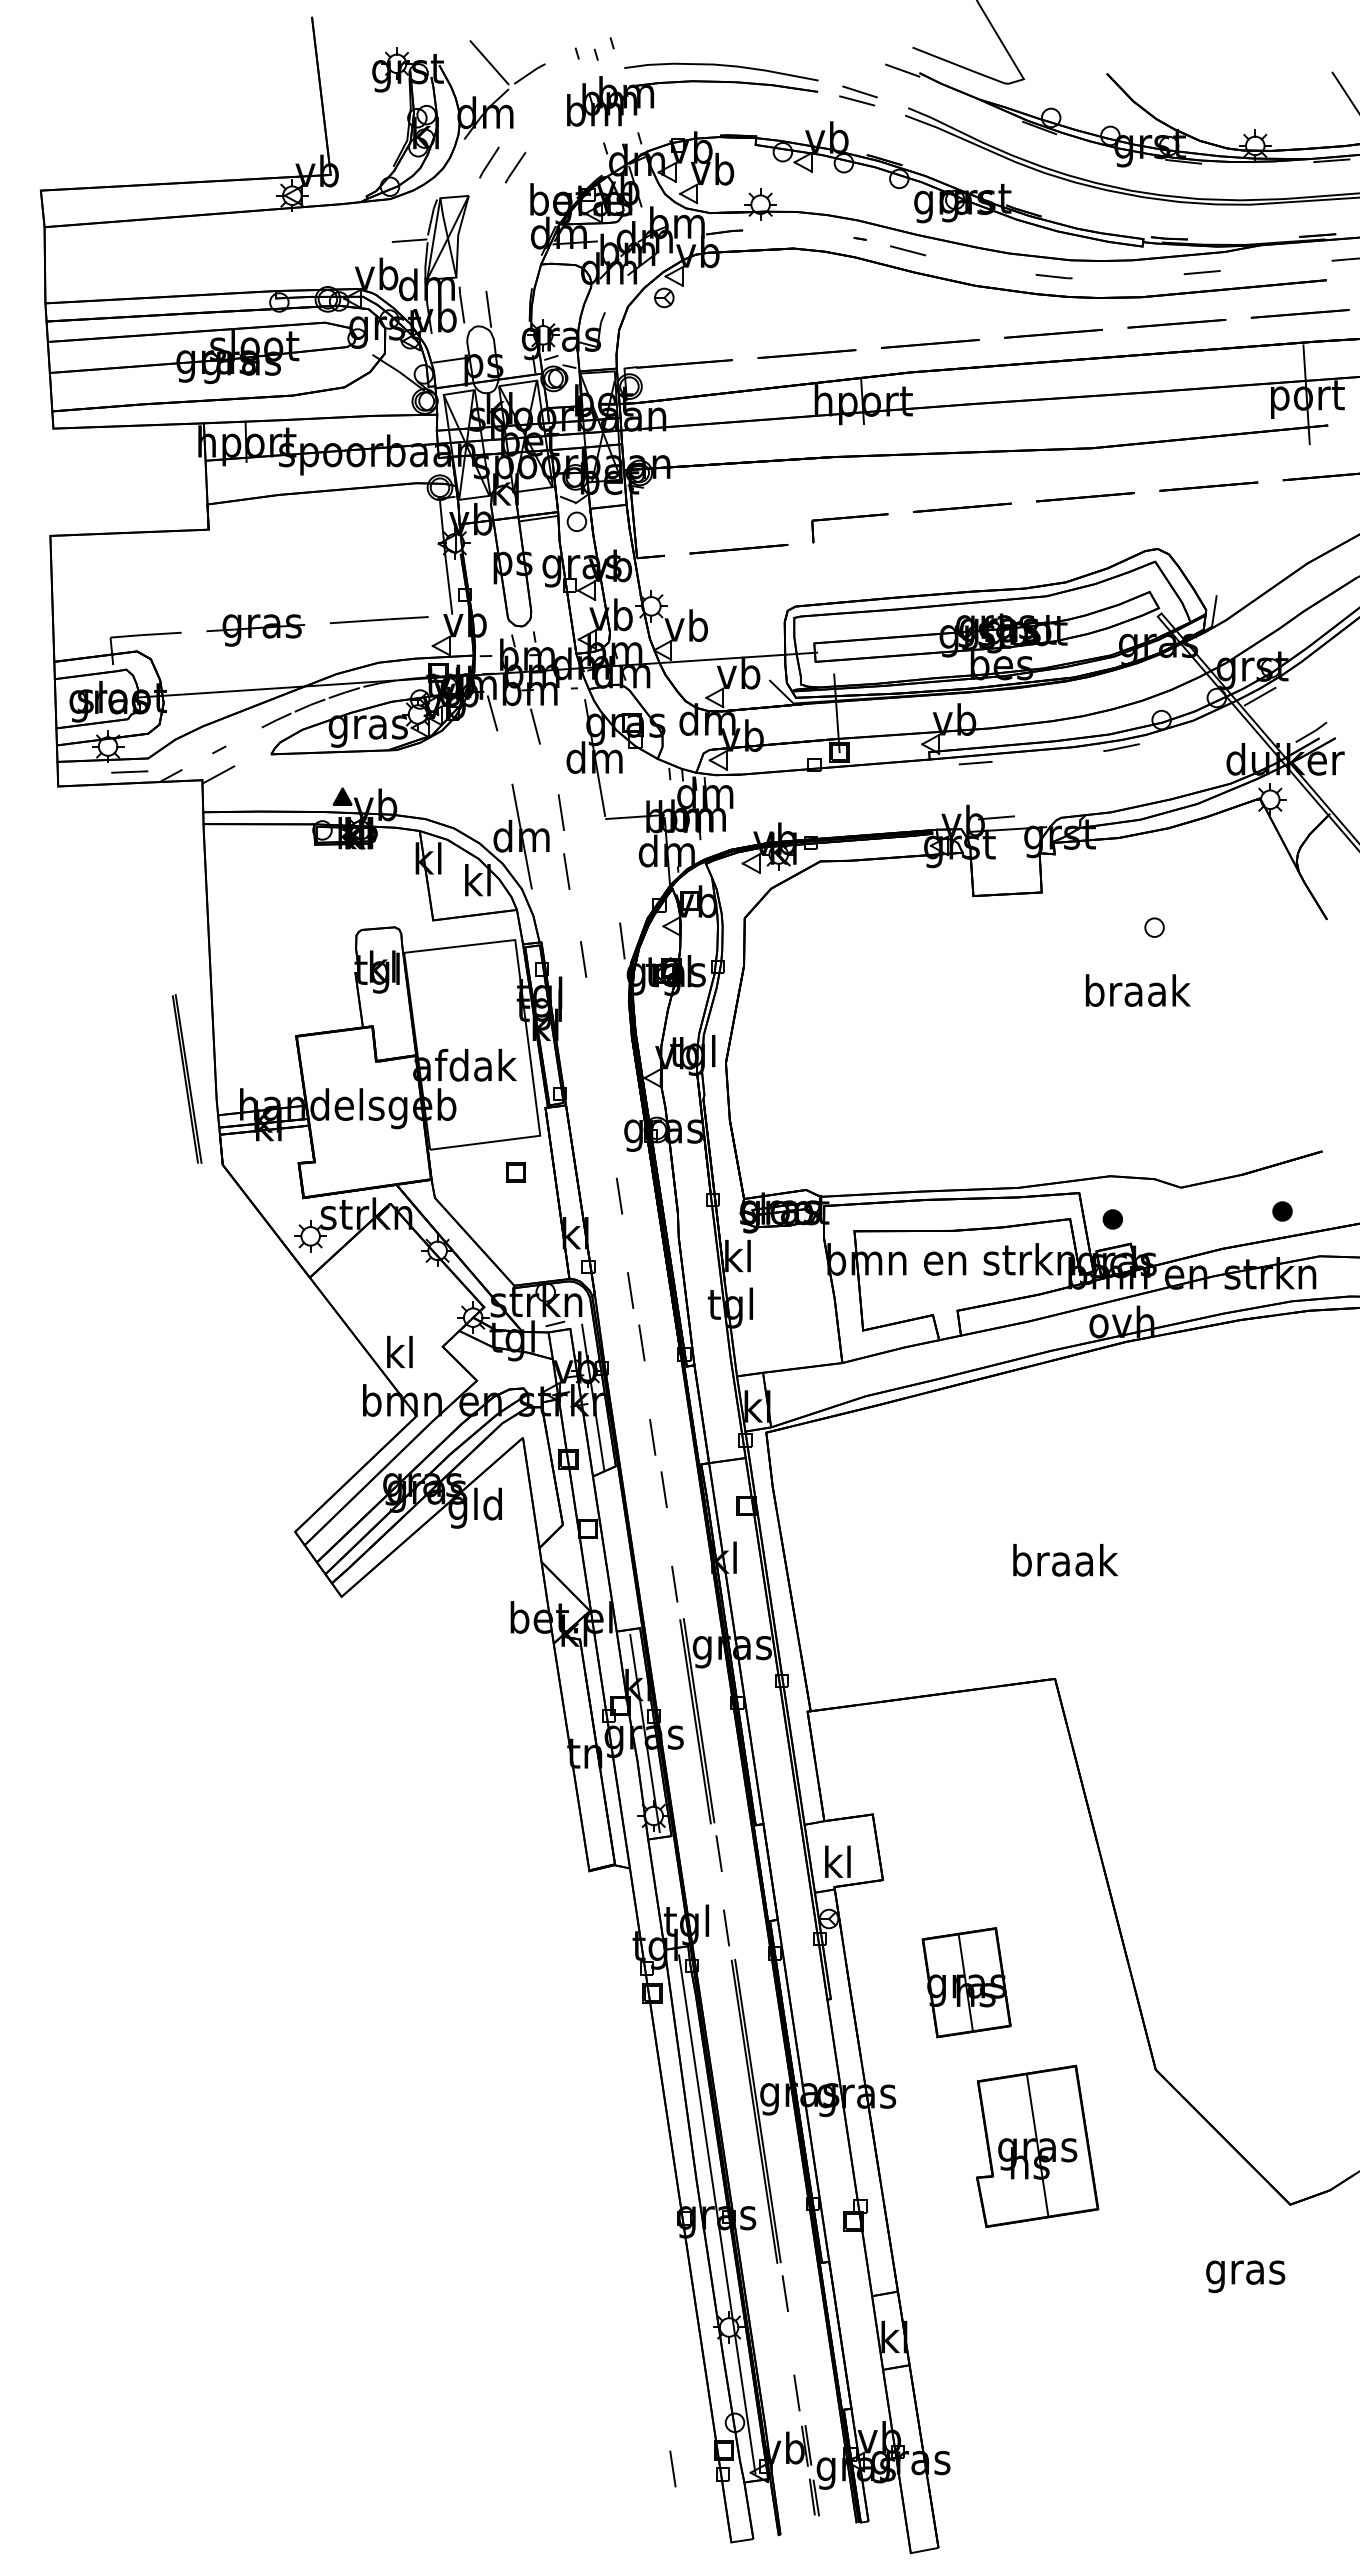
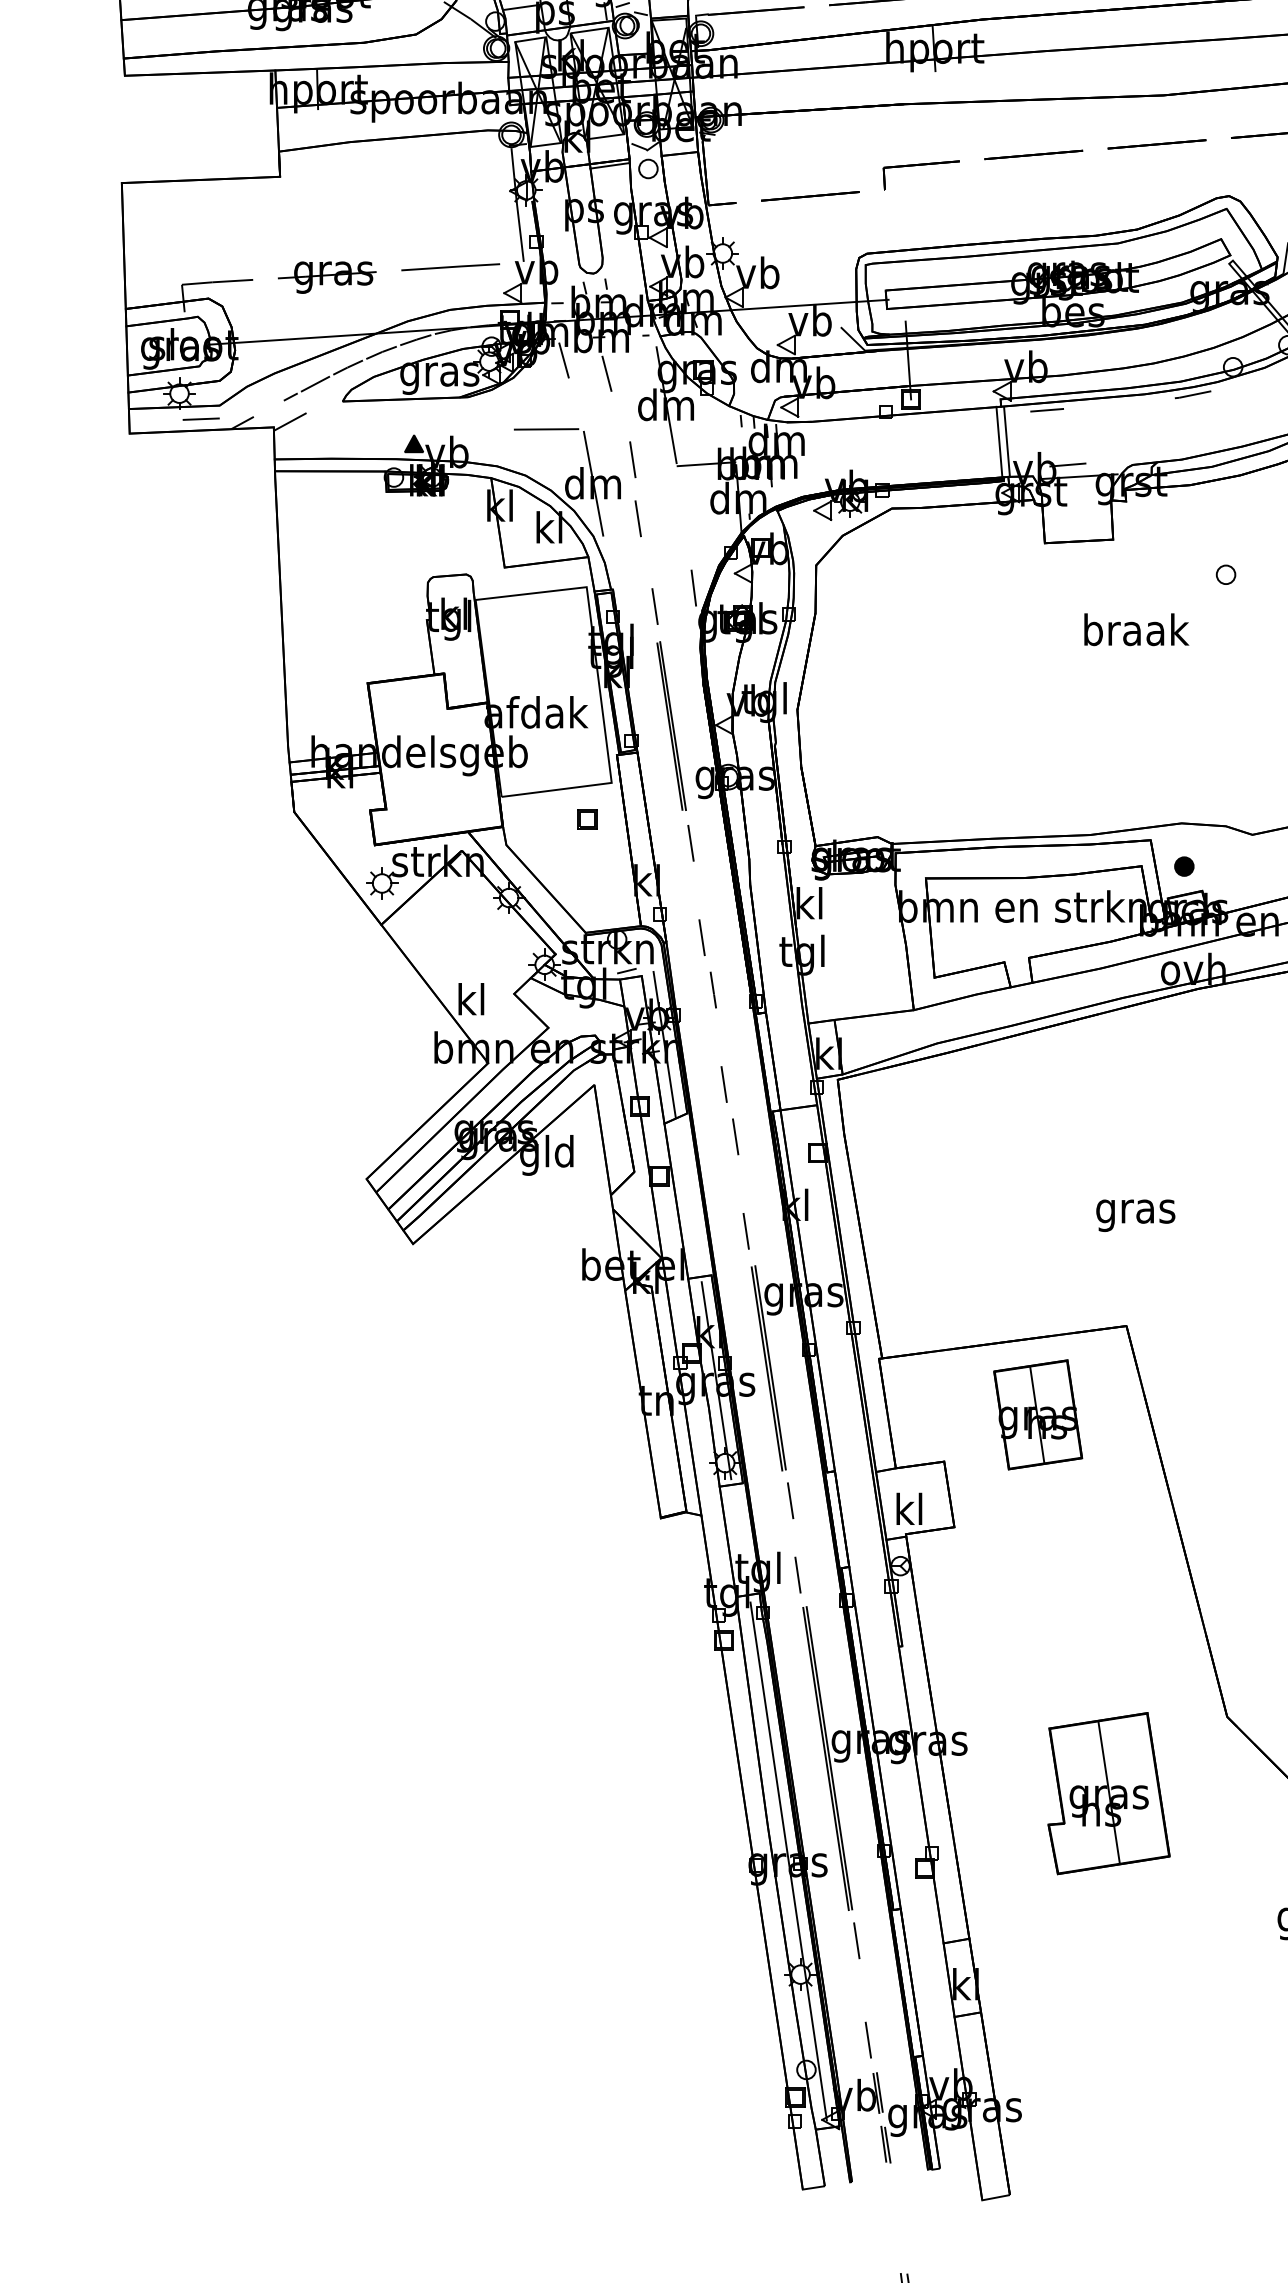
line: (243, 736) -> (314, 383), added
line: (474, 782) -> (545, 429), added
line: (927, 794) -> (998, 441), added
line: (935, 794) -> (1006, 441), added
text: (1138, 990) -> (1136, 629), moved
part: (187, 1078) -> (671, 725), moved
text: (1065, 1564) -> (1136, 1211), braak -> gras
part: (966, 1982) -> (1037, 1414), moved
line: (672, 2468) -> (743, 2115), removed

